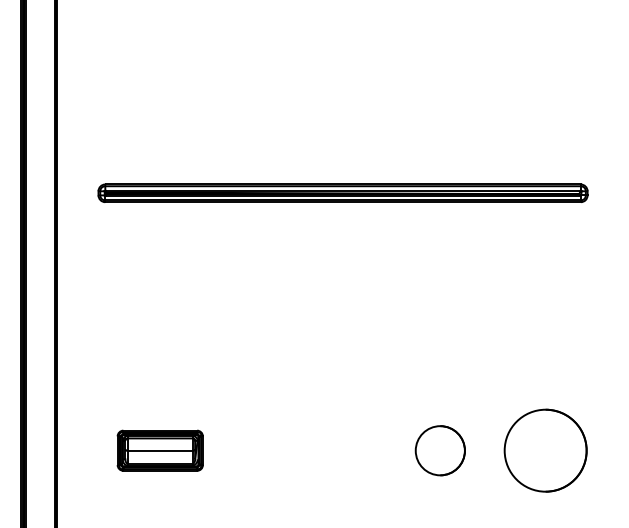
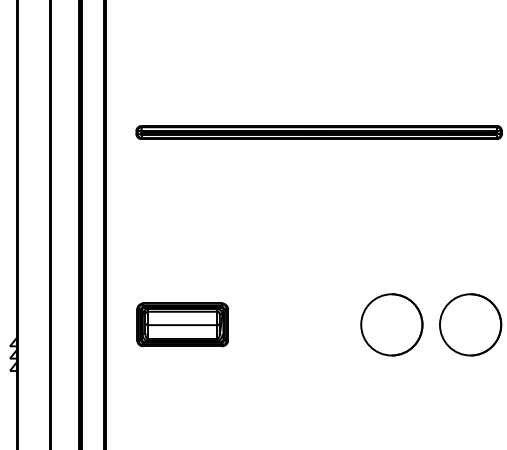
part: (160, 450) -> (182, 324), size x1.43
circle: (439, 450) -> (391, 324), size x1.67

